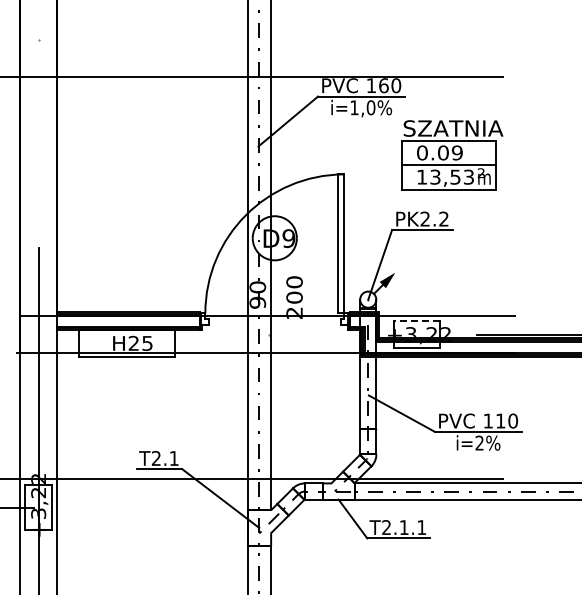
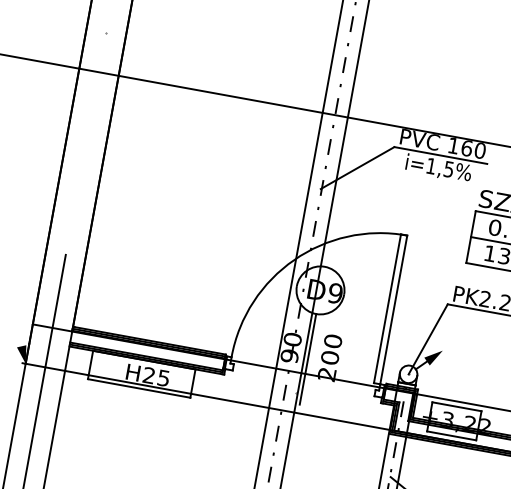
text: (370, 107) -> (448, 169), i=1,0% -> i=1,5%
line: (274, 302) -> (307, 359), added
line: (417, 321) -> (457, 407), dashed -> solid
fill: (14, 344) -> (21, 353), added

